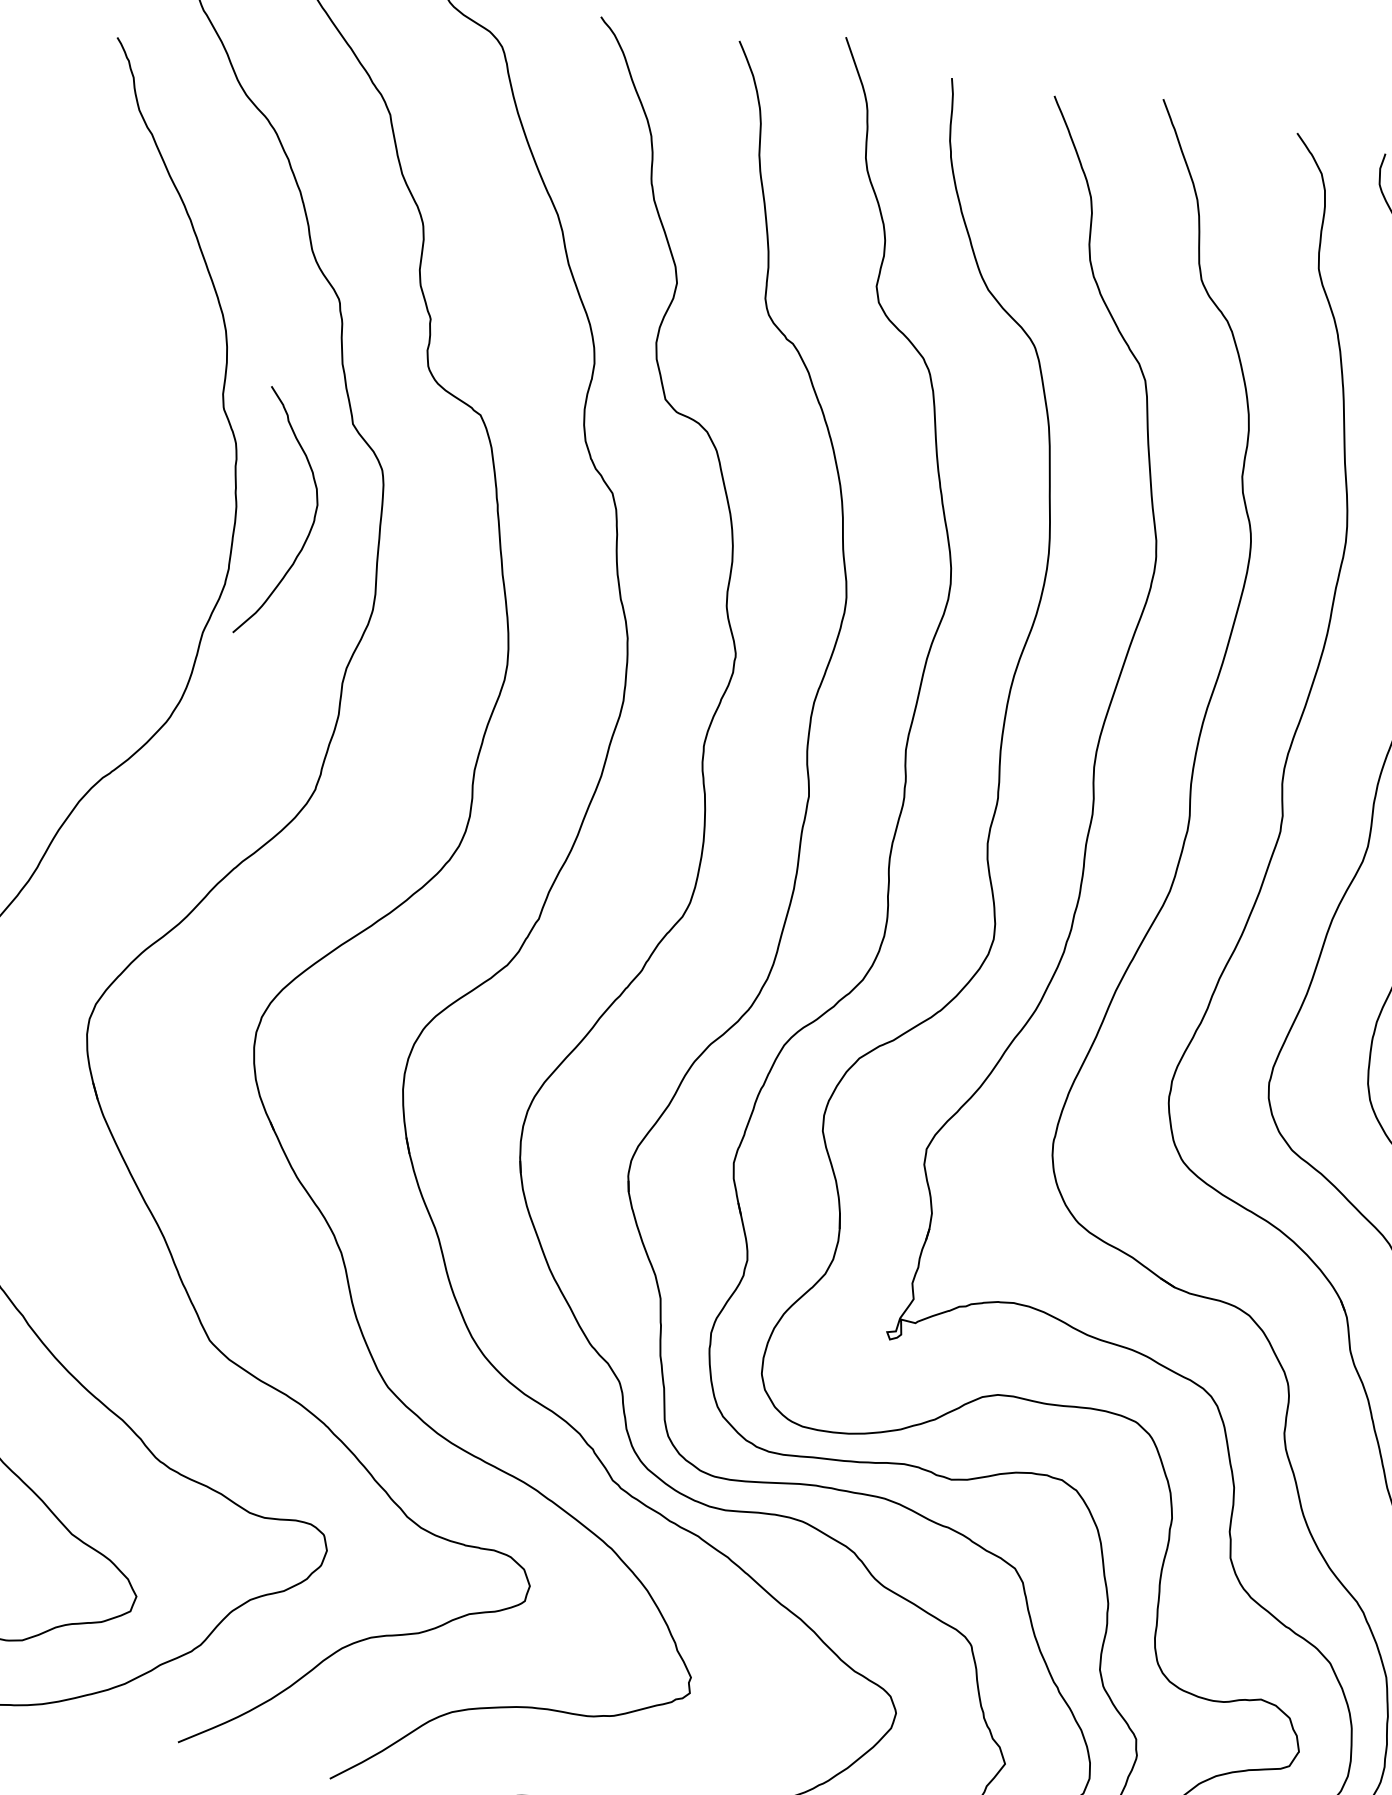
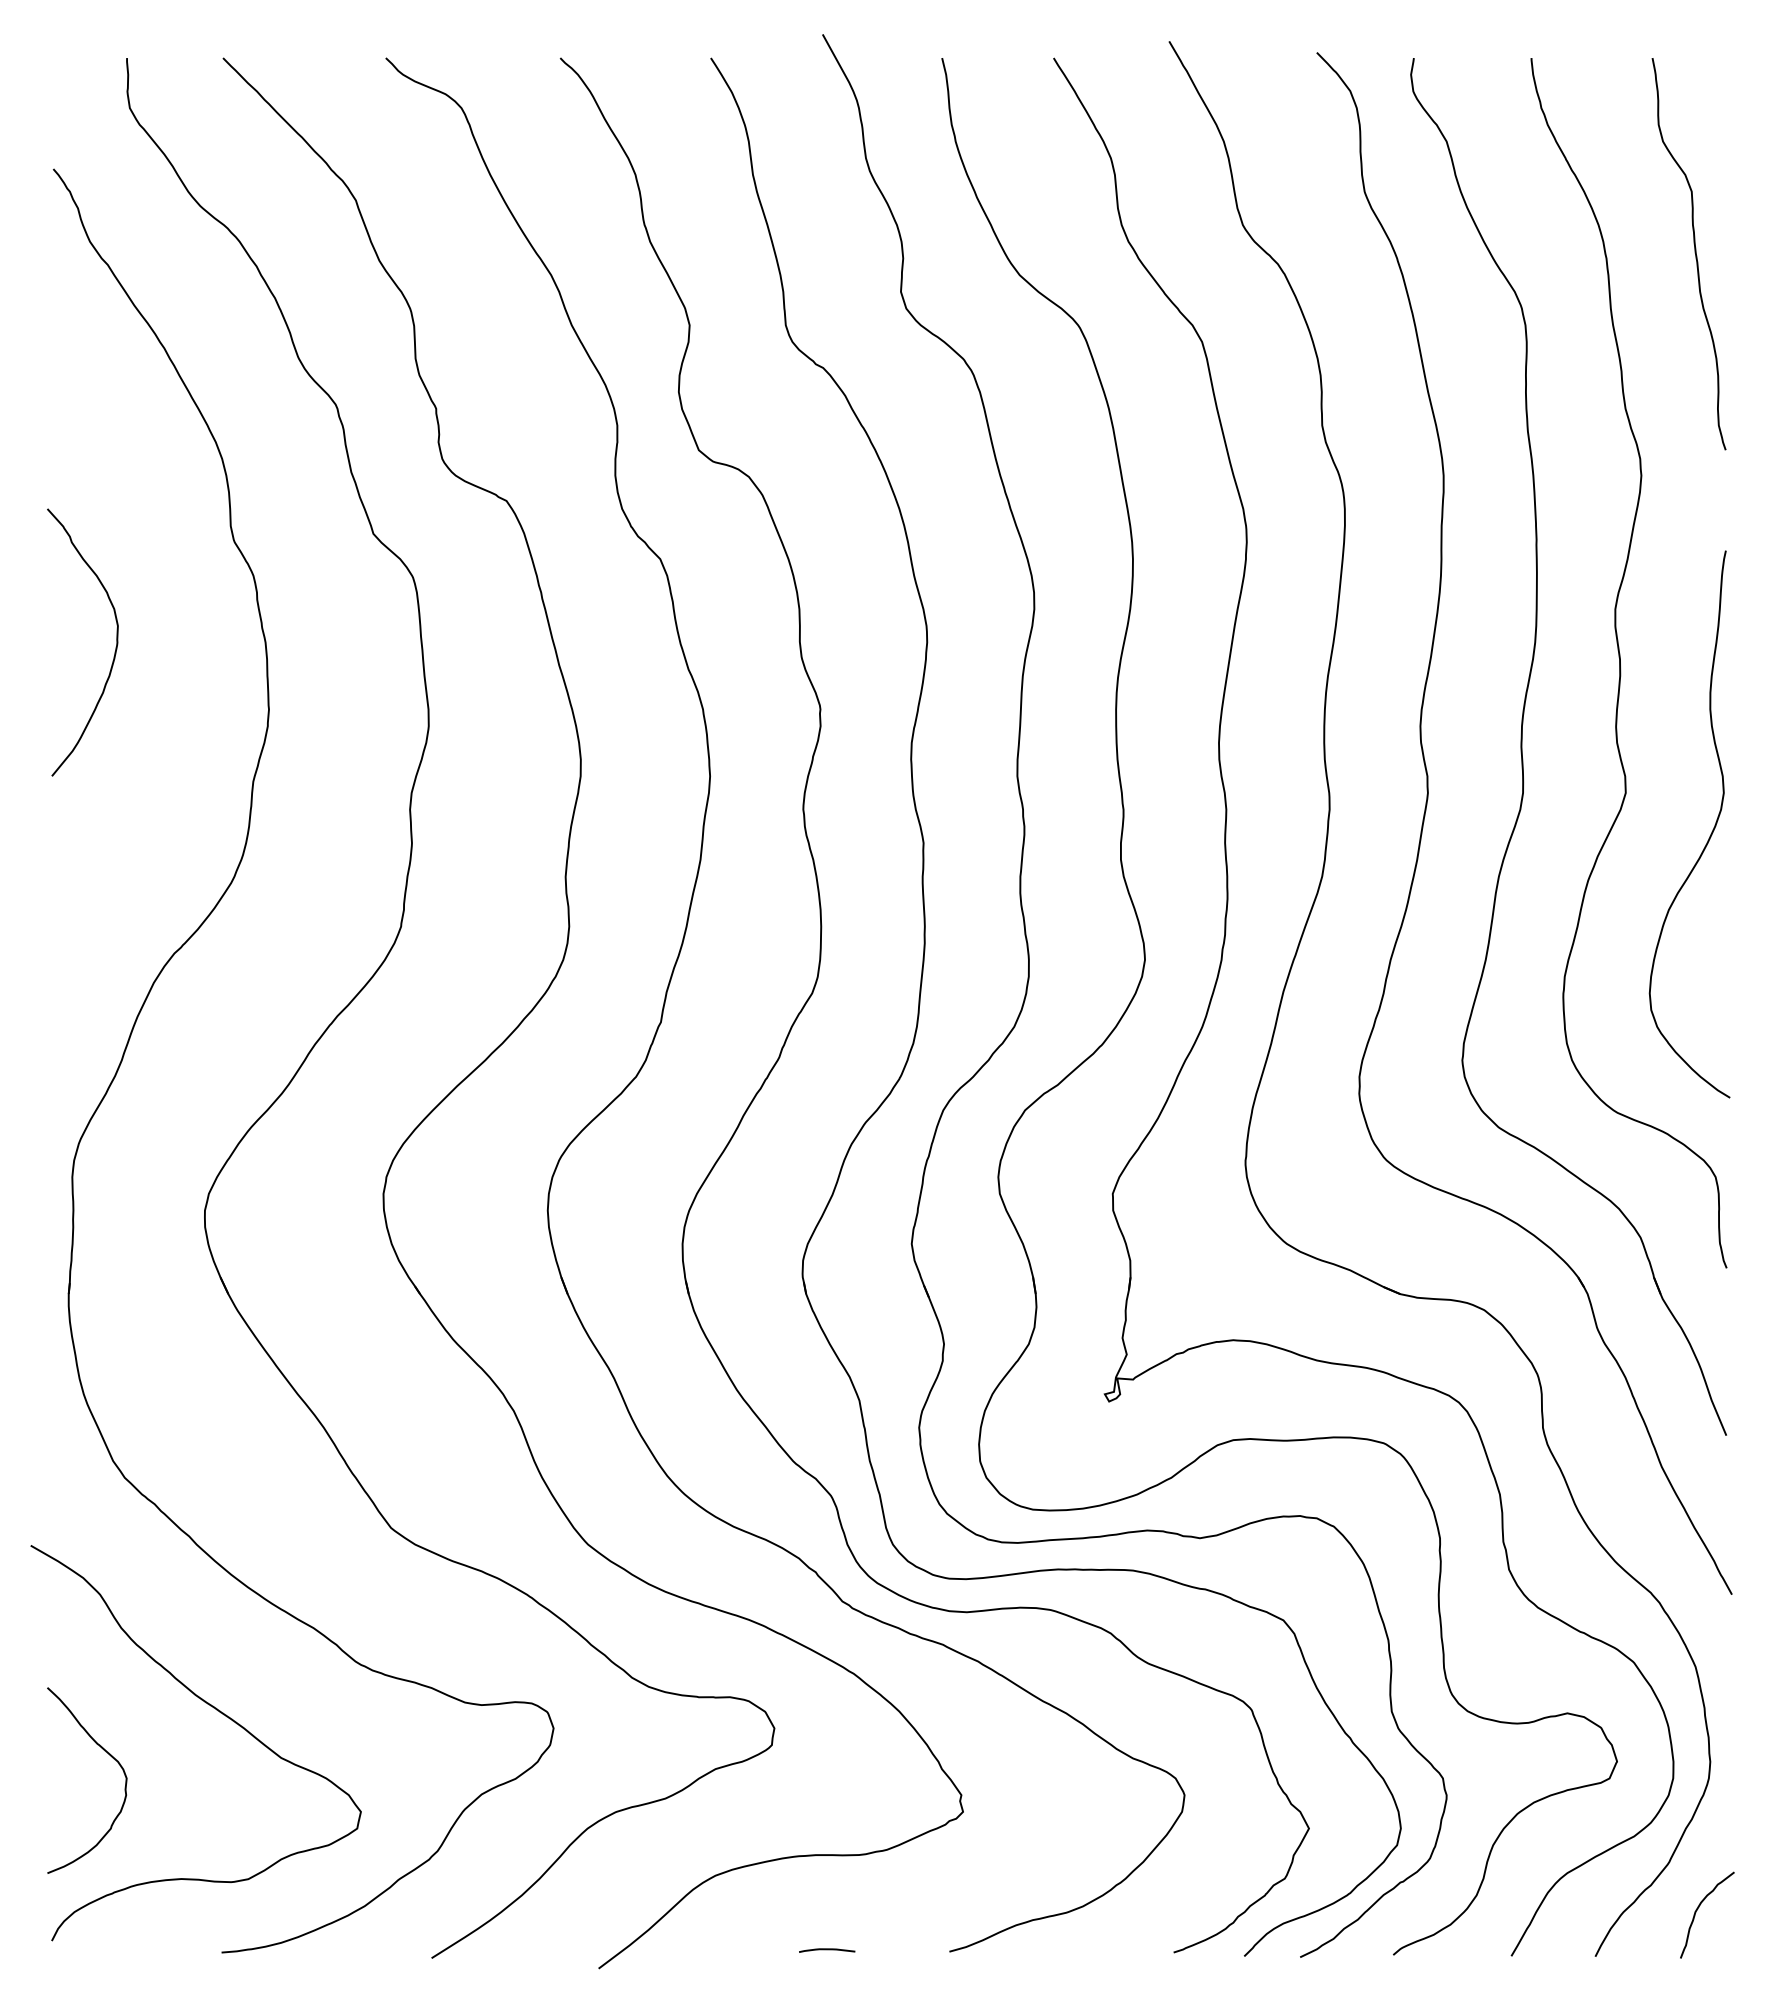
curve: (310, 528) -> (114, 651), moved

